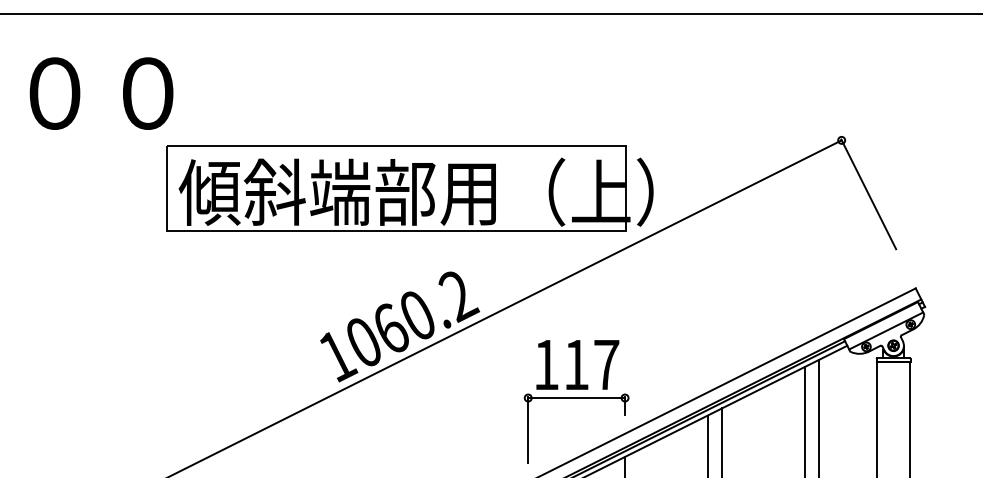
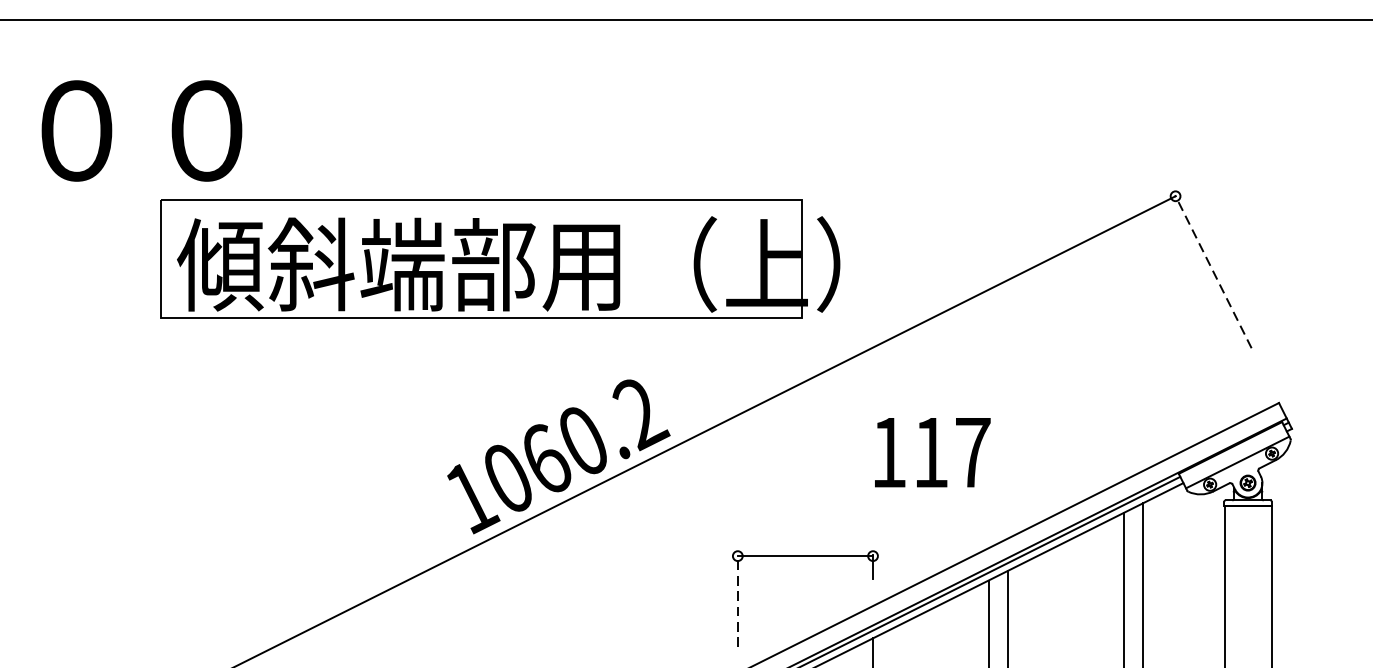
part: (409, 188) -> (499, 259), moved
line: (868, 193) -> (1213, 270), solid -> dashed
text: (577, 364) -> (932, 452), moved
line: (528, 430) -> (738, 601), solid -> dashed

